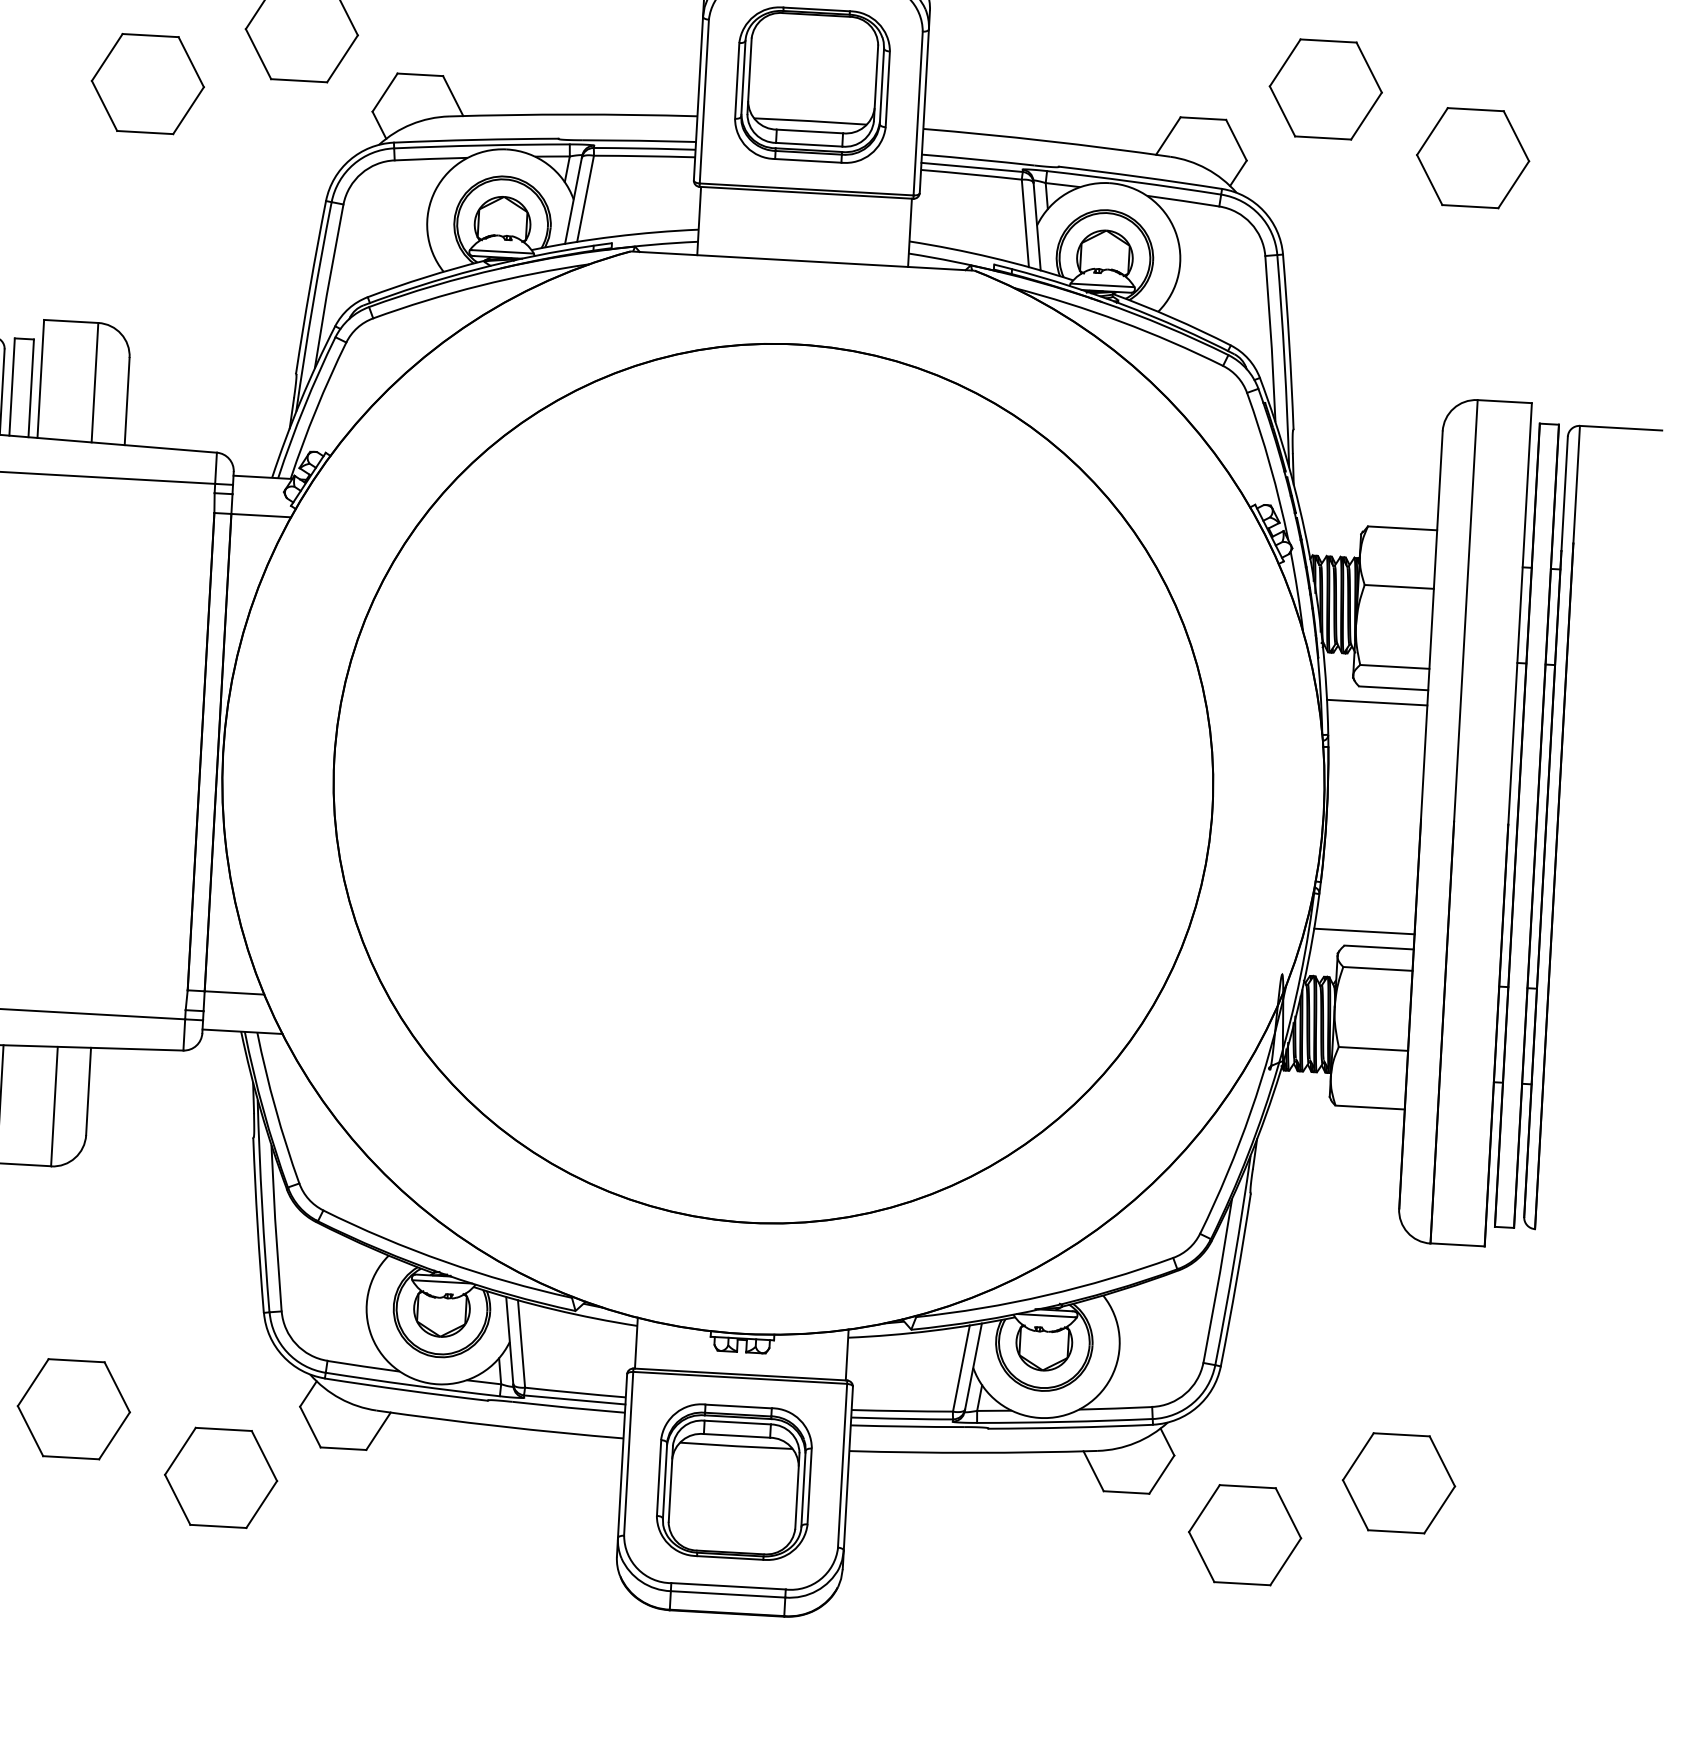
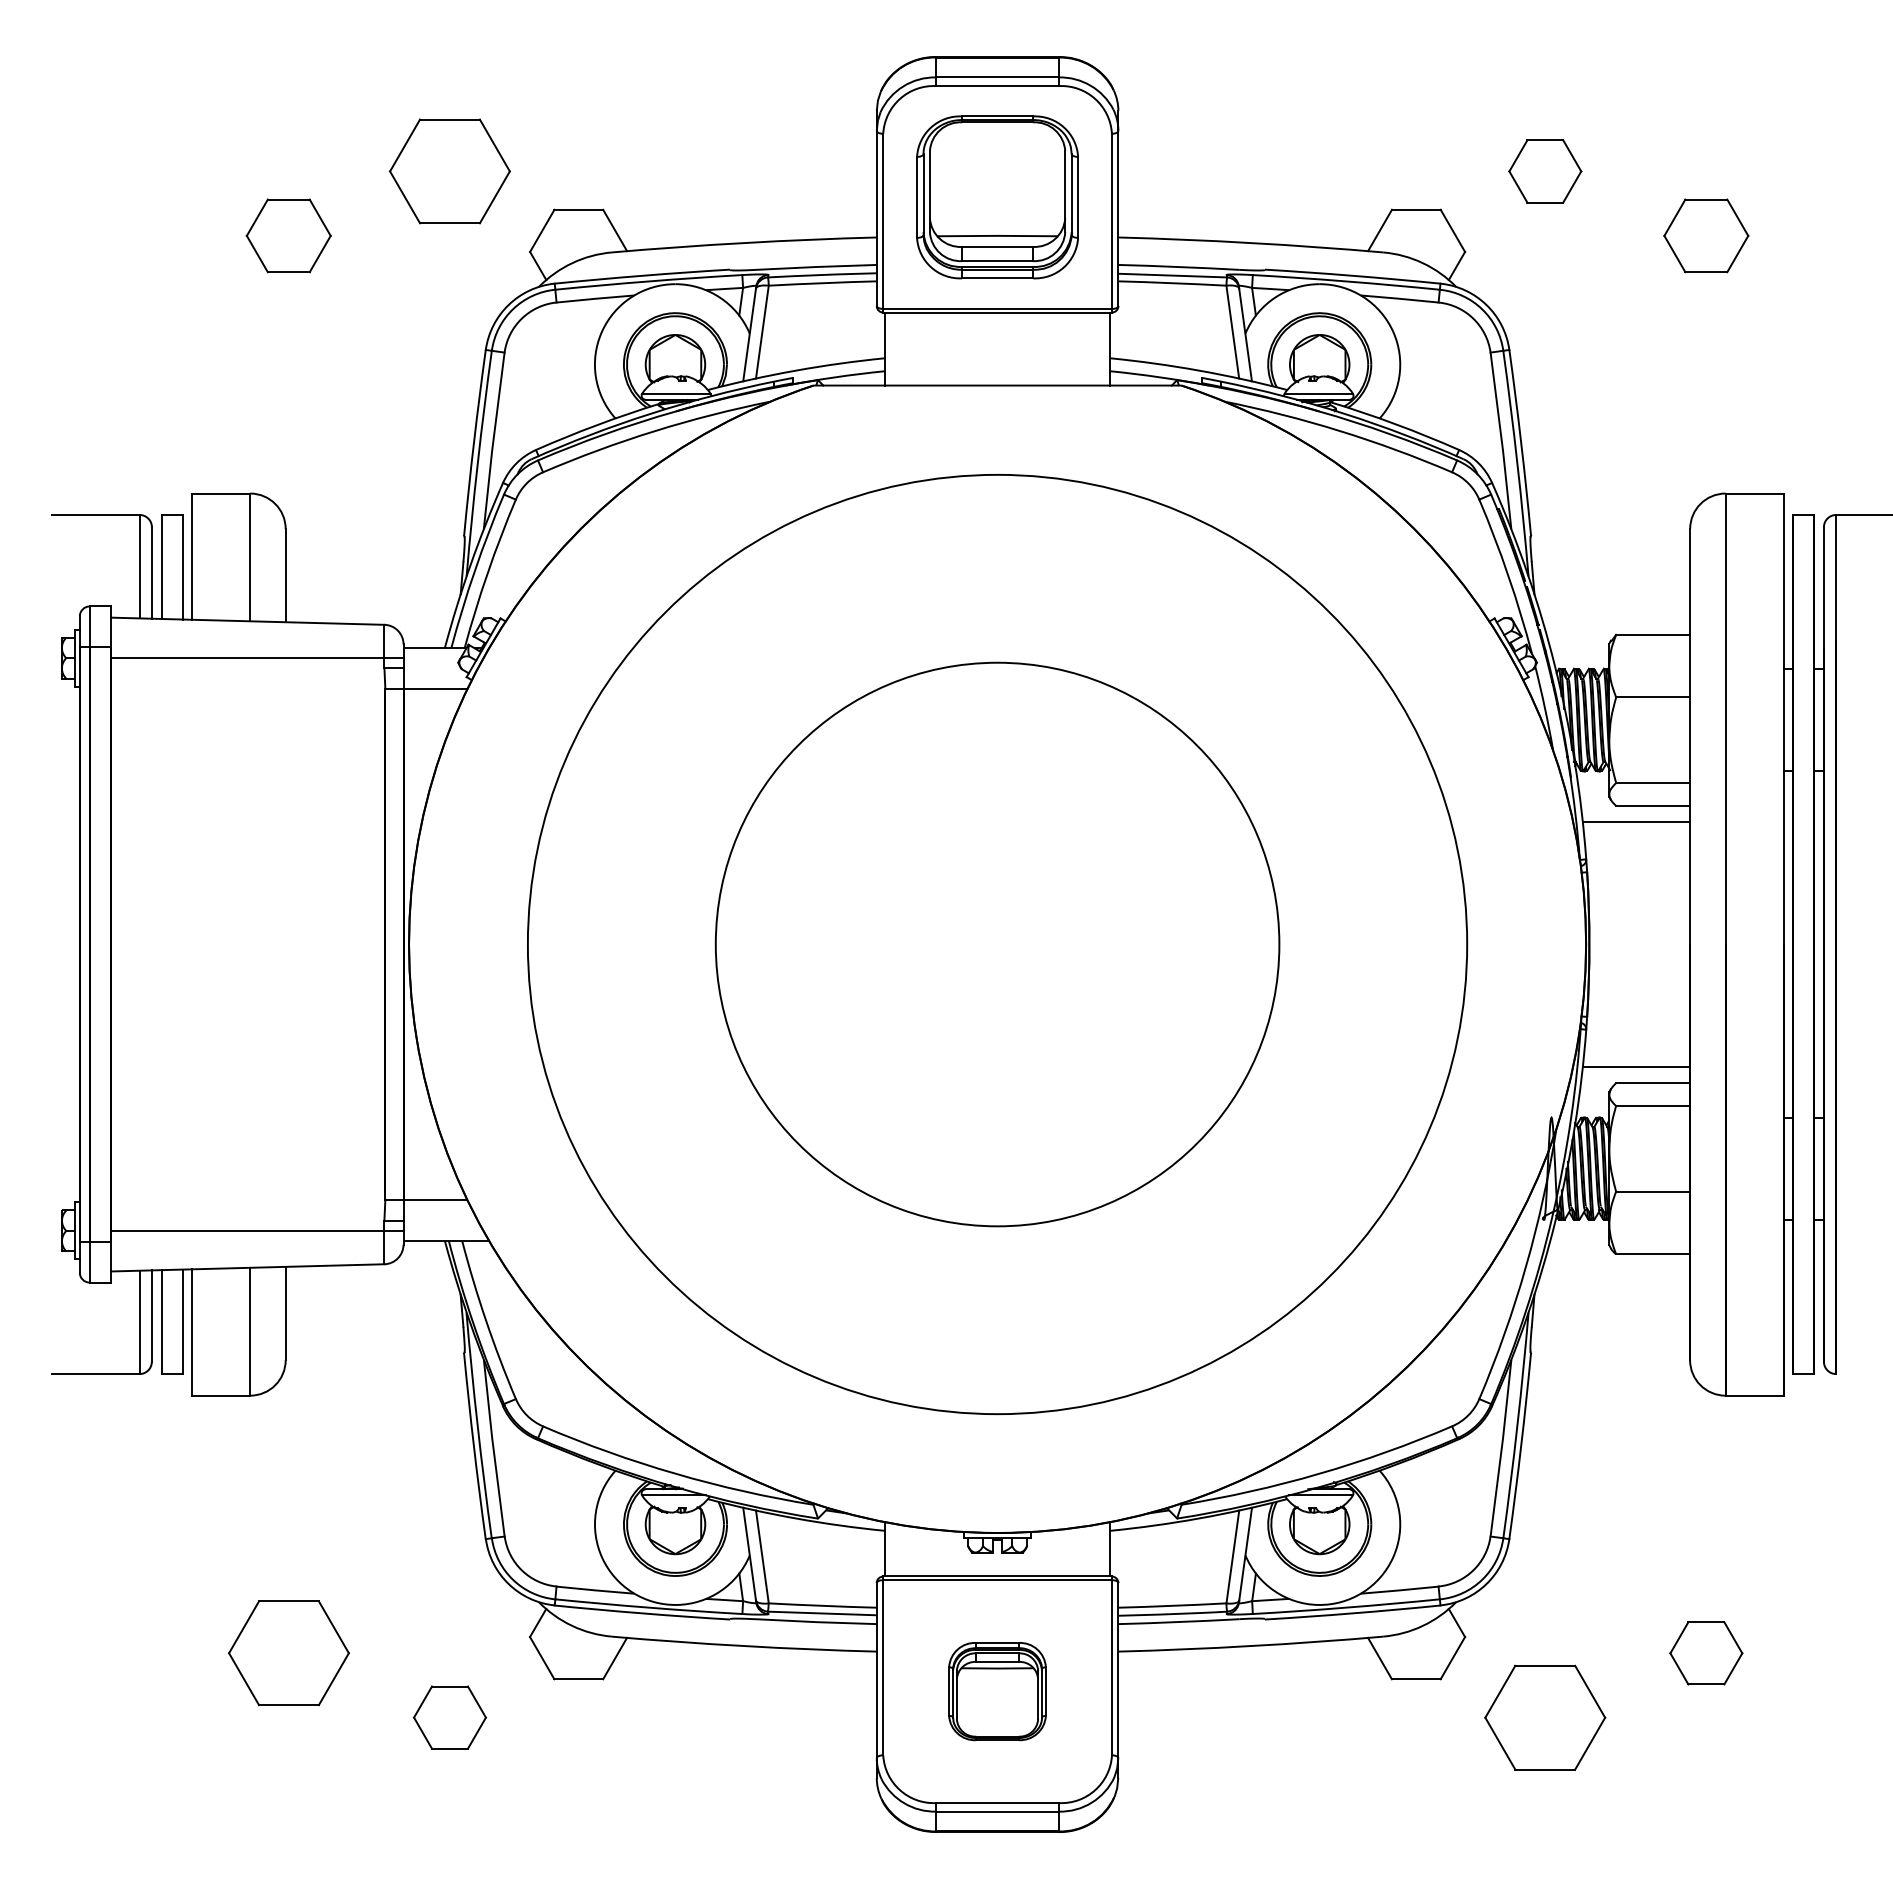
part: (147, 83) -> (288, 235), size x0.7
part: (1326, 89) -> (1545, 171), size x0.6
part: (1473, 157) -> (1706, 235), size x0.7
circle: (773, 783) -> (997, 944), size x0.6
part: (220, 1477) -> (449, 1717), size x0.6
part: (734, 1482) -> (997, 1691), size x0.6
part: (1399, 1483) -> (1706, 1653), size x0.6

